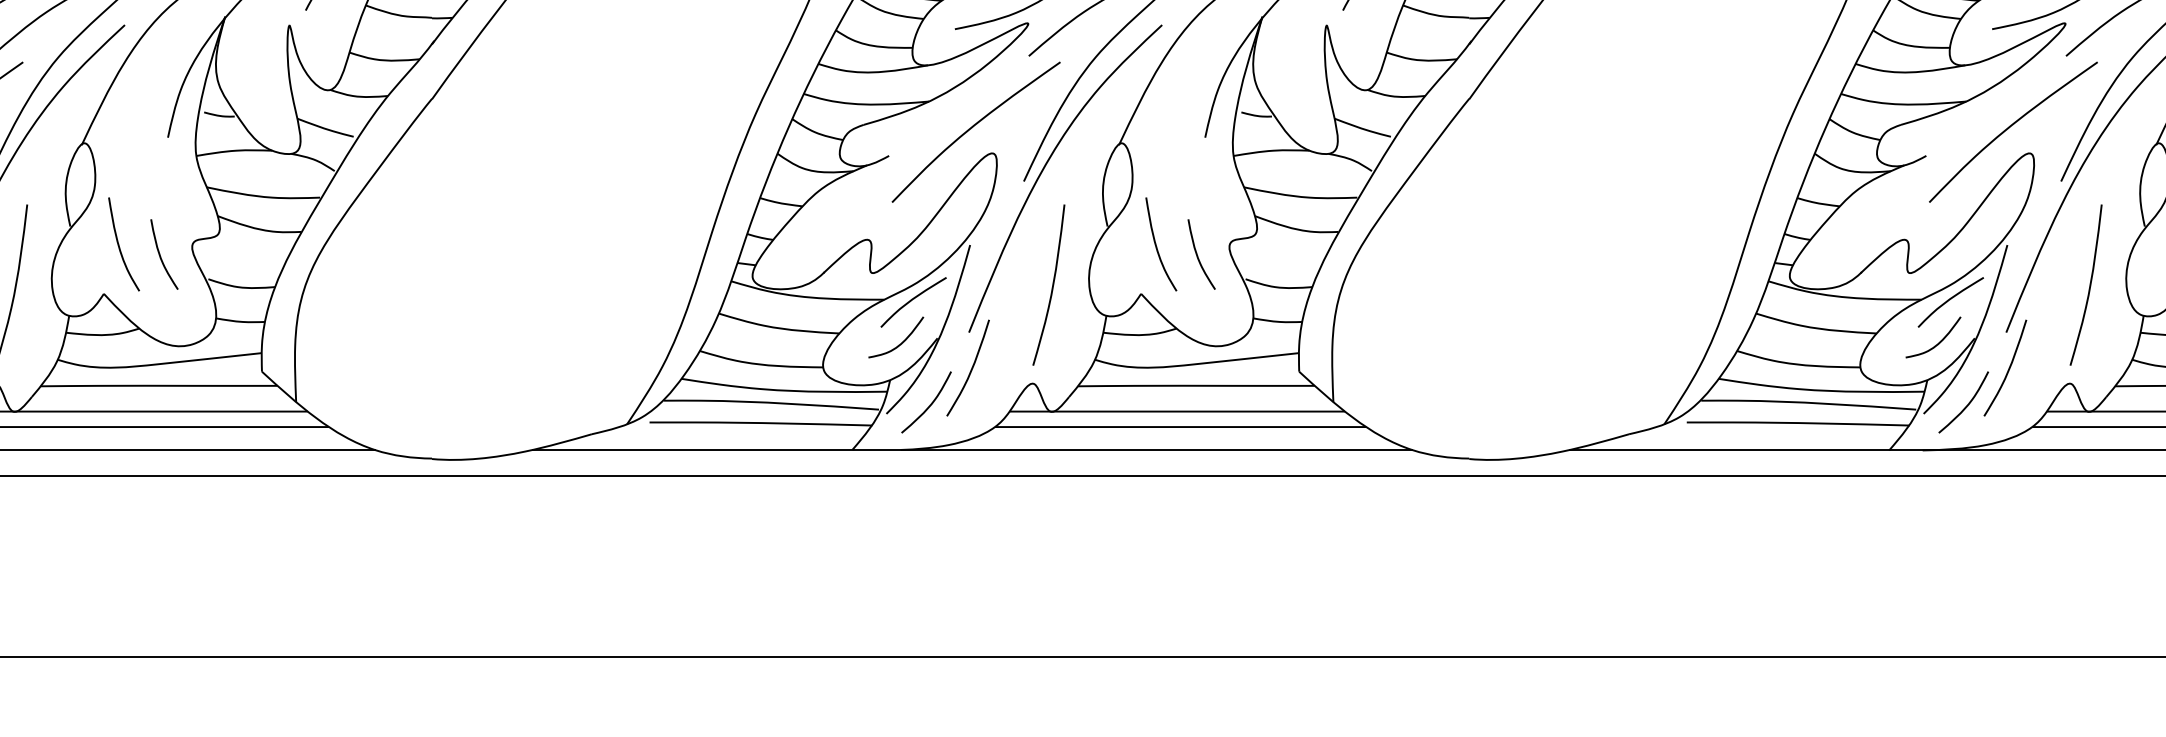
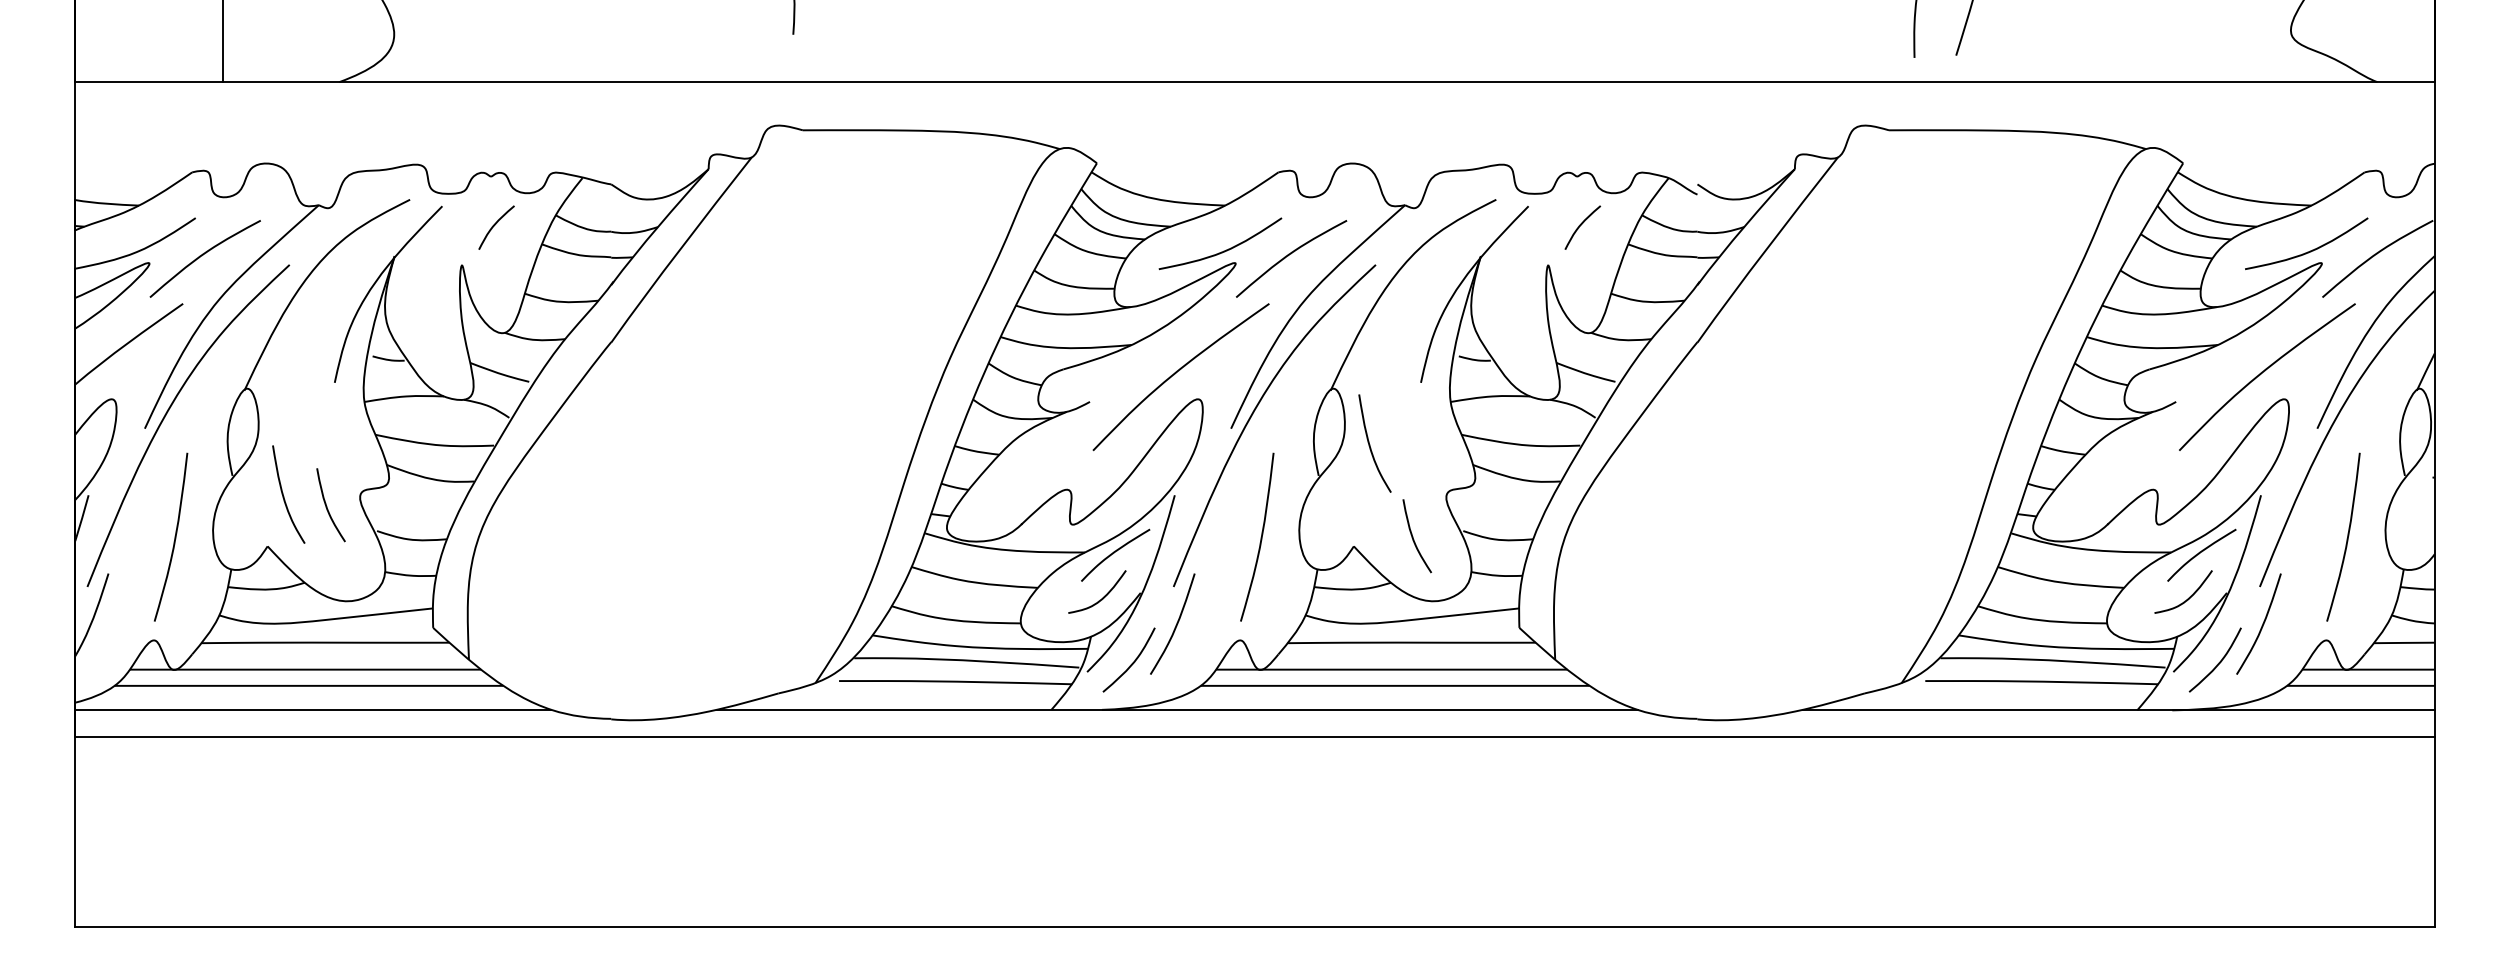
curve: (1157, 245) -> (1370, 444), moved
curve: (1198, 254) -> (1413, 536), moved

